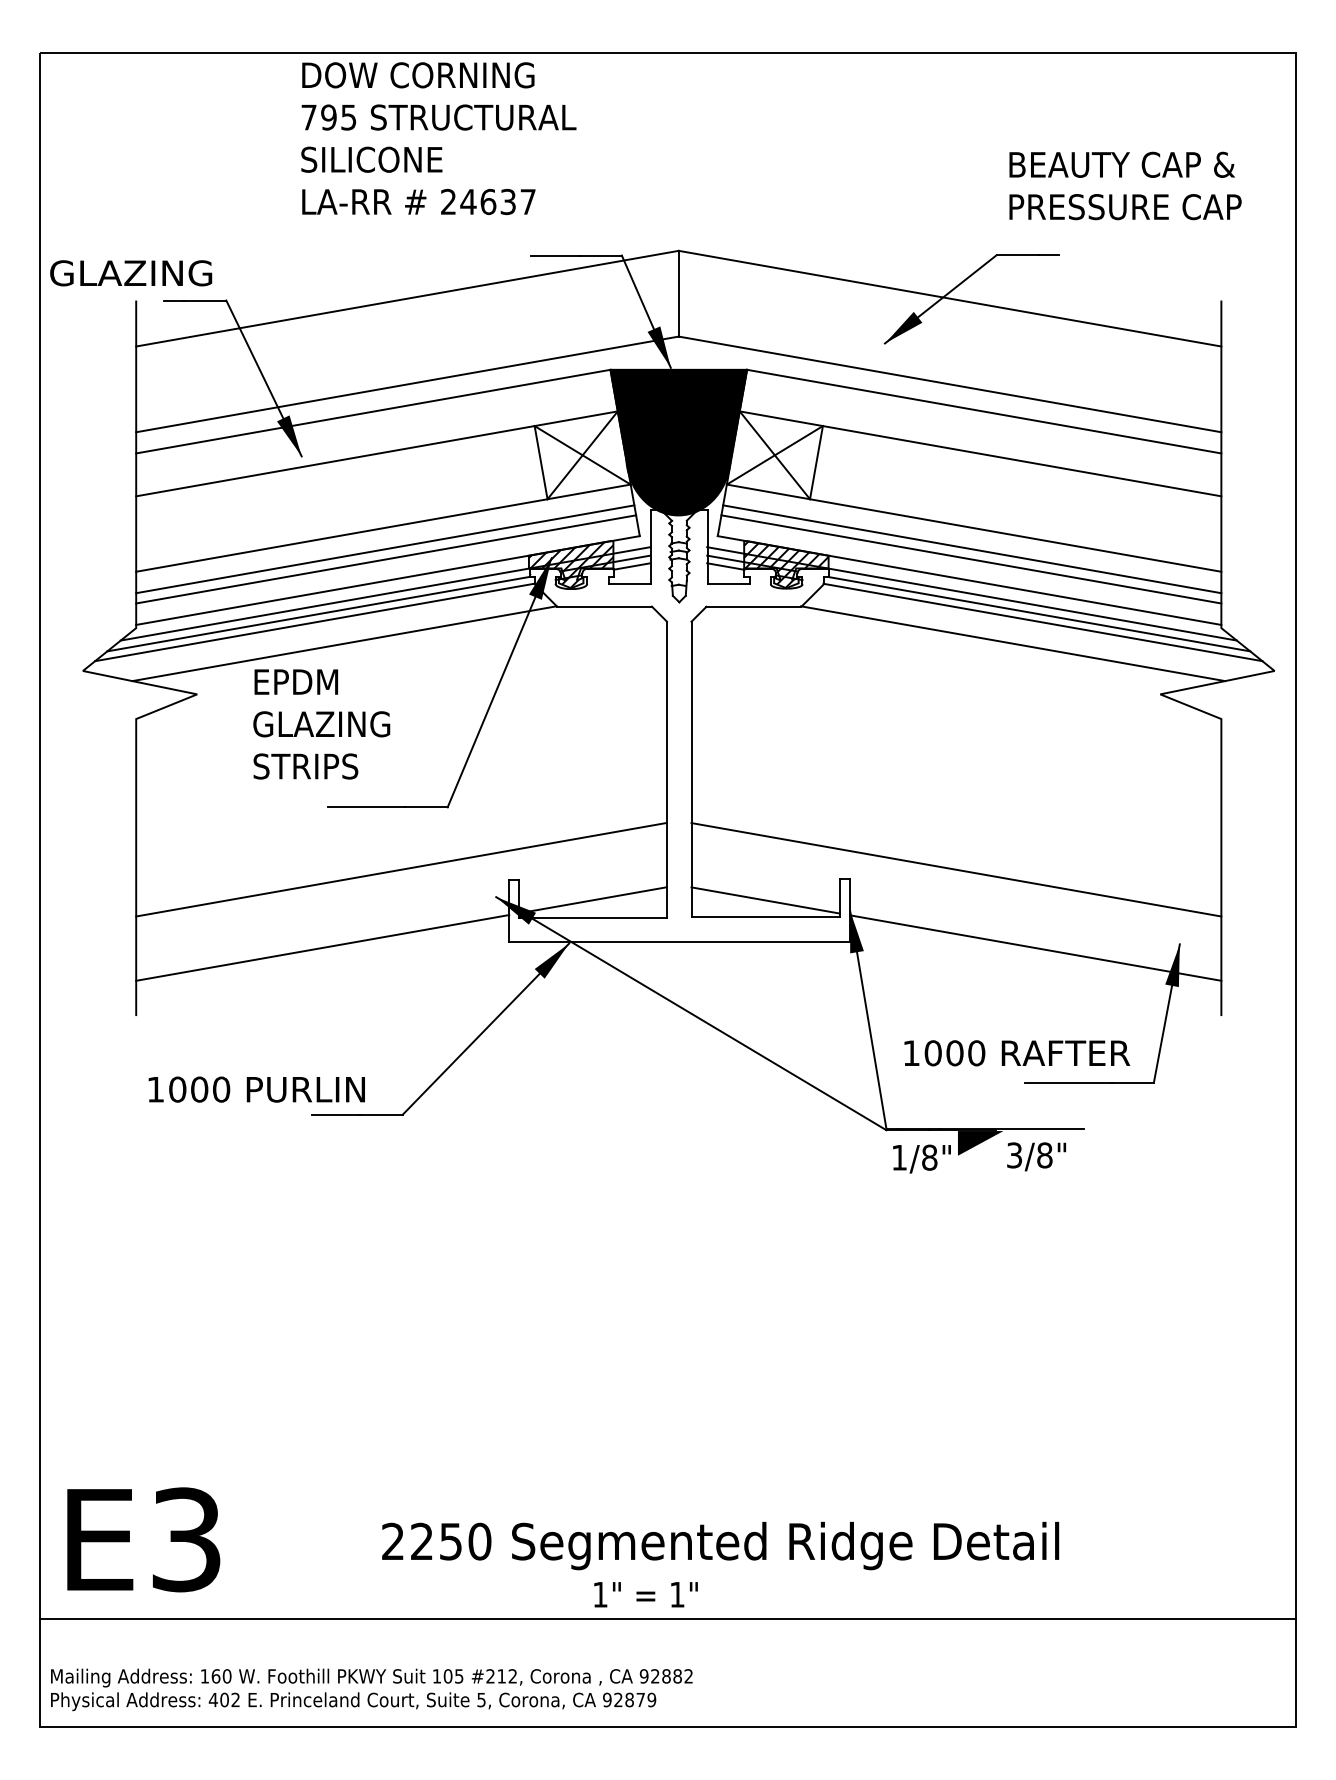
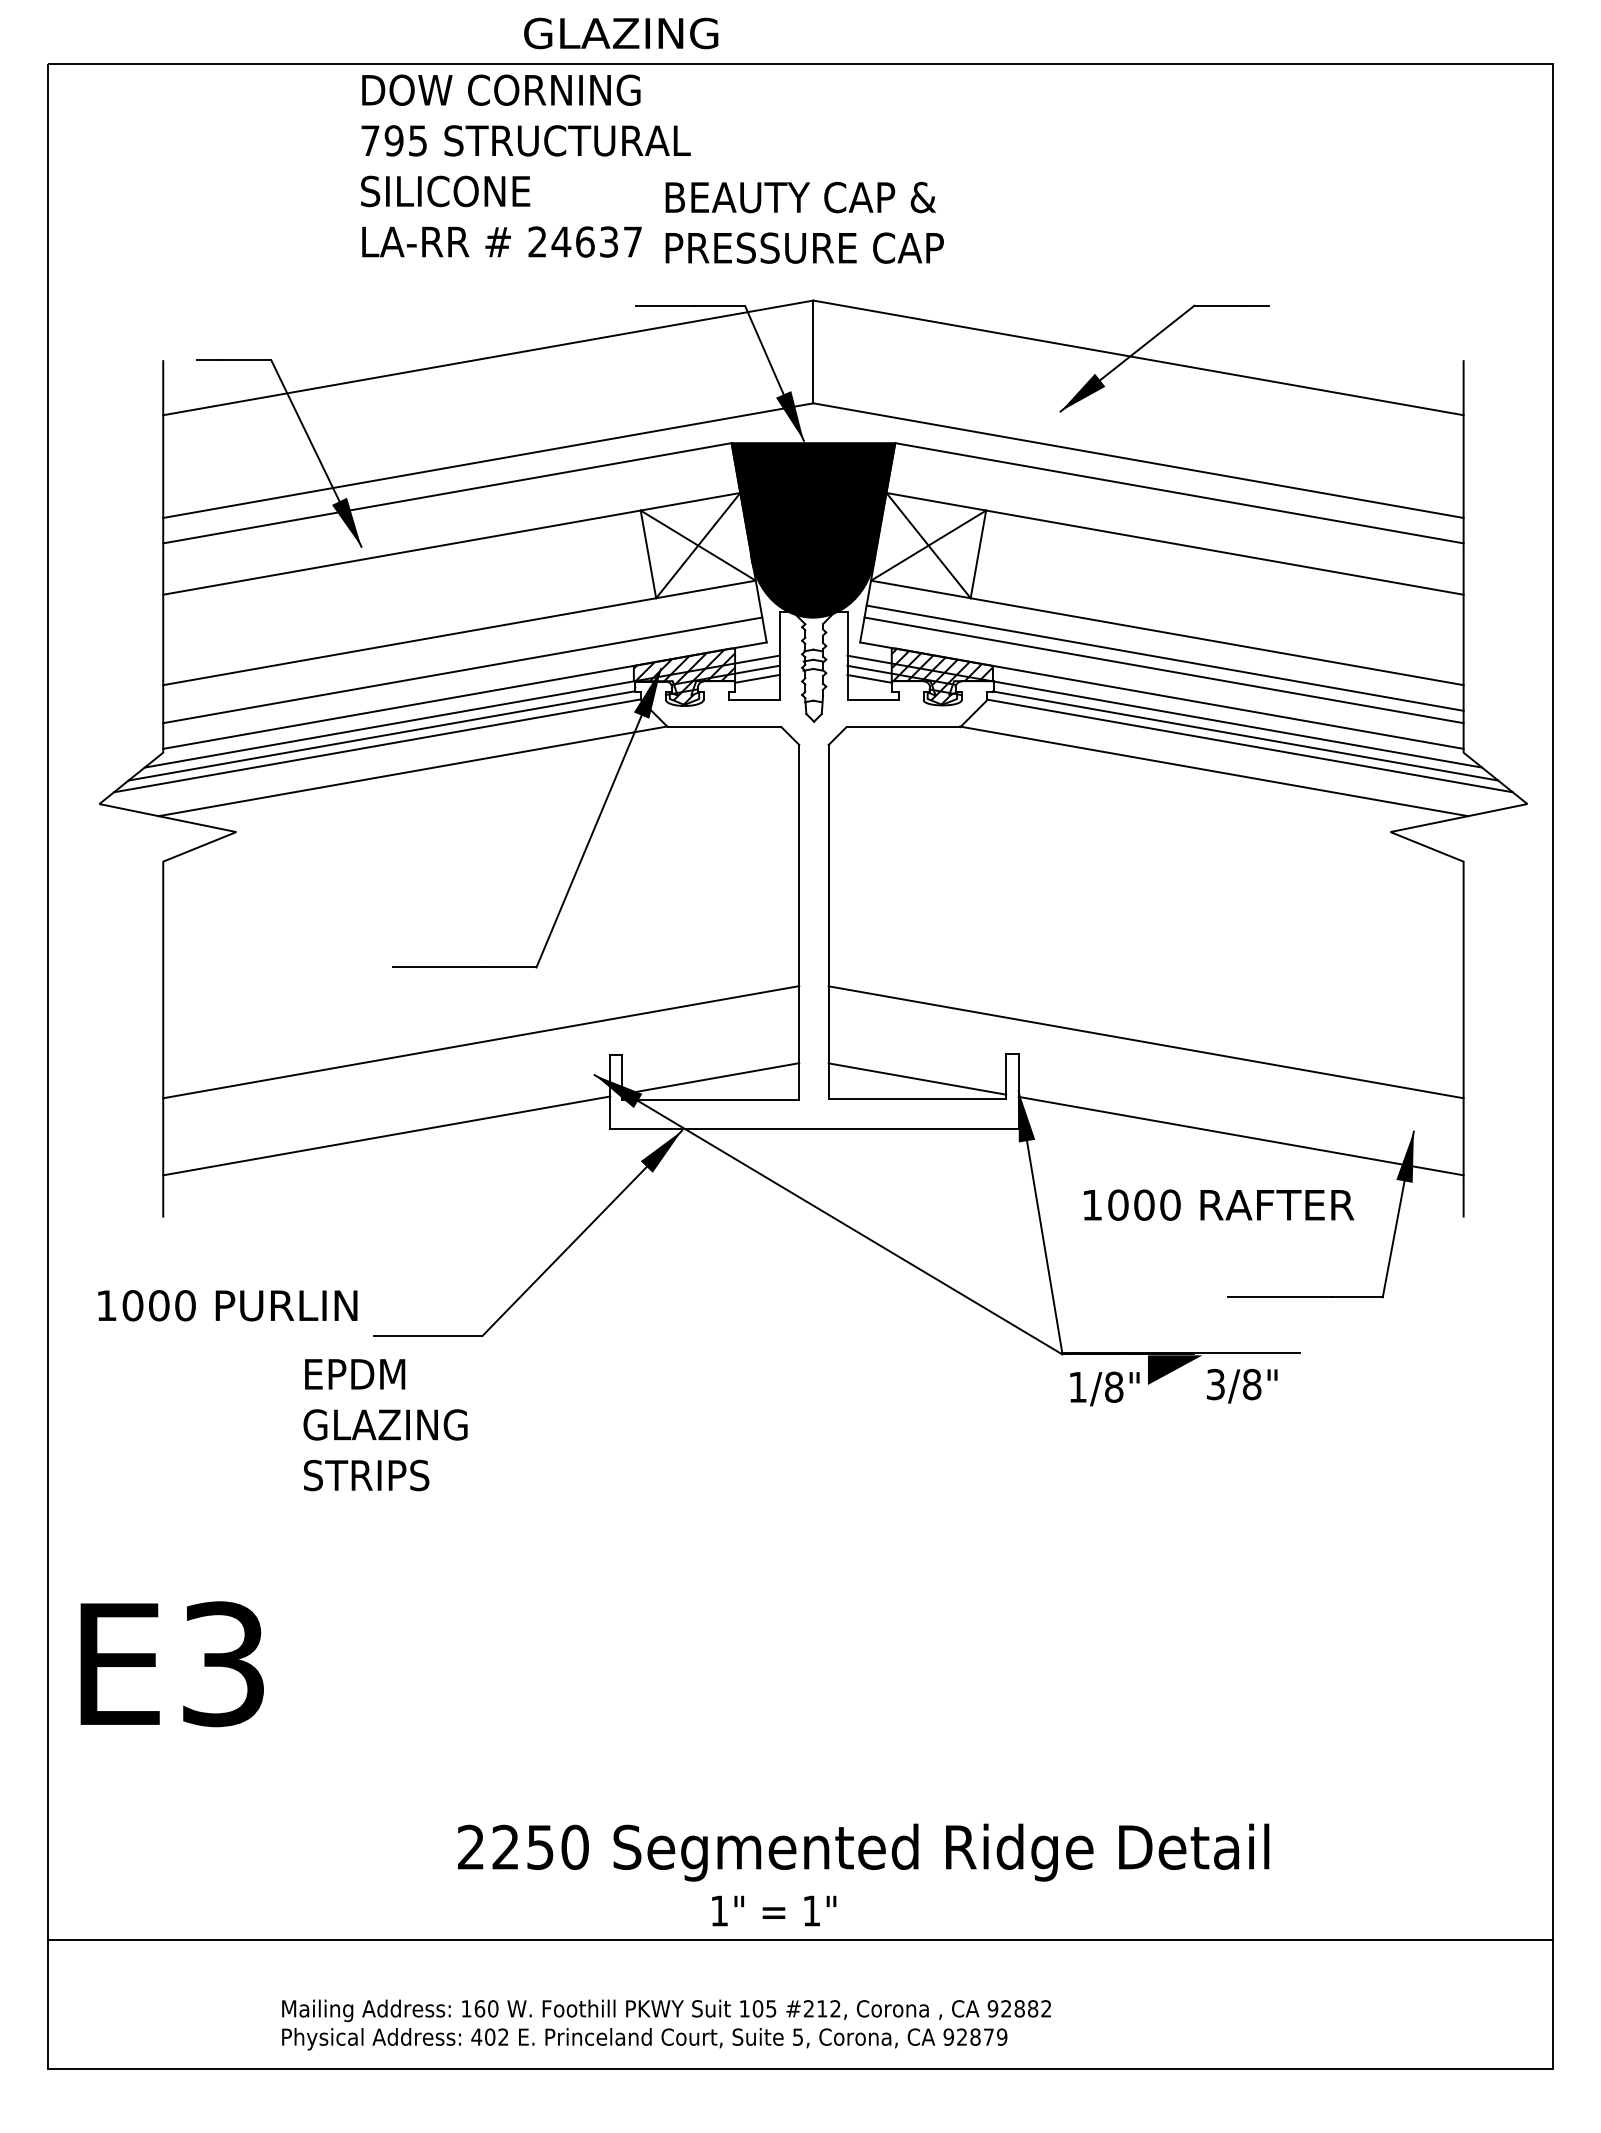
text: (1125, 185) -> (804, 222), moved
text: (131, 273) -> (621, 33), moved
line: (385, 548) -> (461, 657), removed
text: (321, 724) -> (385, 1425), moved
text: (1017, 1052) -> (1219, 1204), moved
text: (256, 1089) -> (227, 1305), moved
text: (143, 1540) -> (171, 1664), moved
text: (371, 1689) -> (666, 2024), moved

